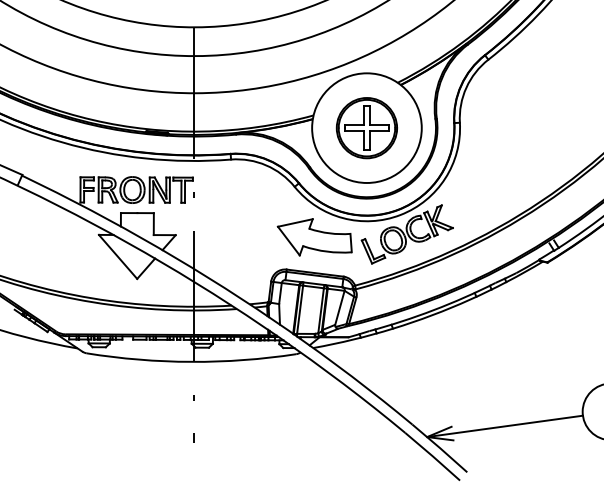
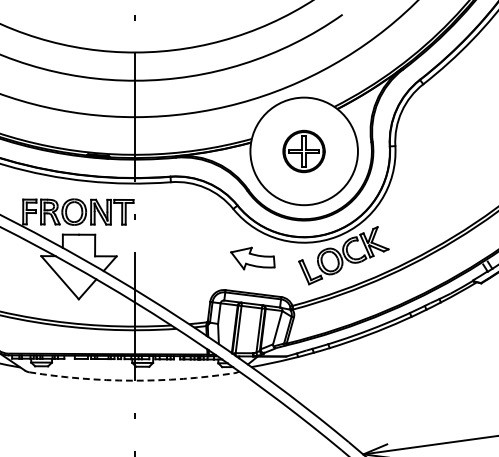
part: (366, 128) -> (303, 151), size x0.7
part: (314, 237) -> (252, 258), size x0.6
arc: (191, 361) -> (132, 380), solid -> dashed

